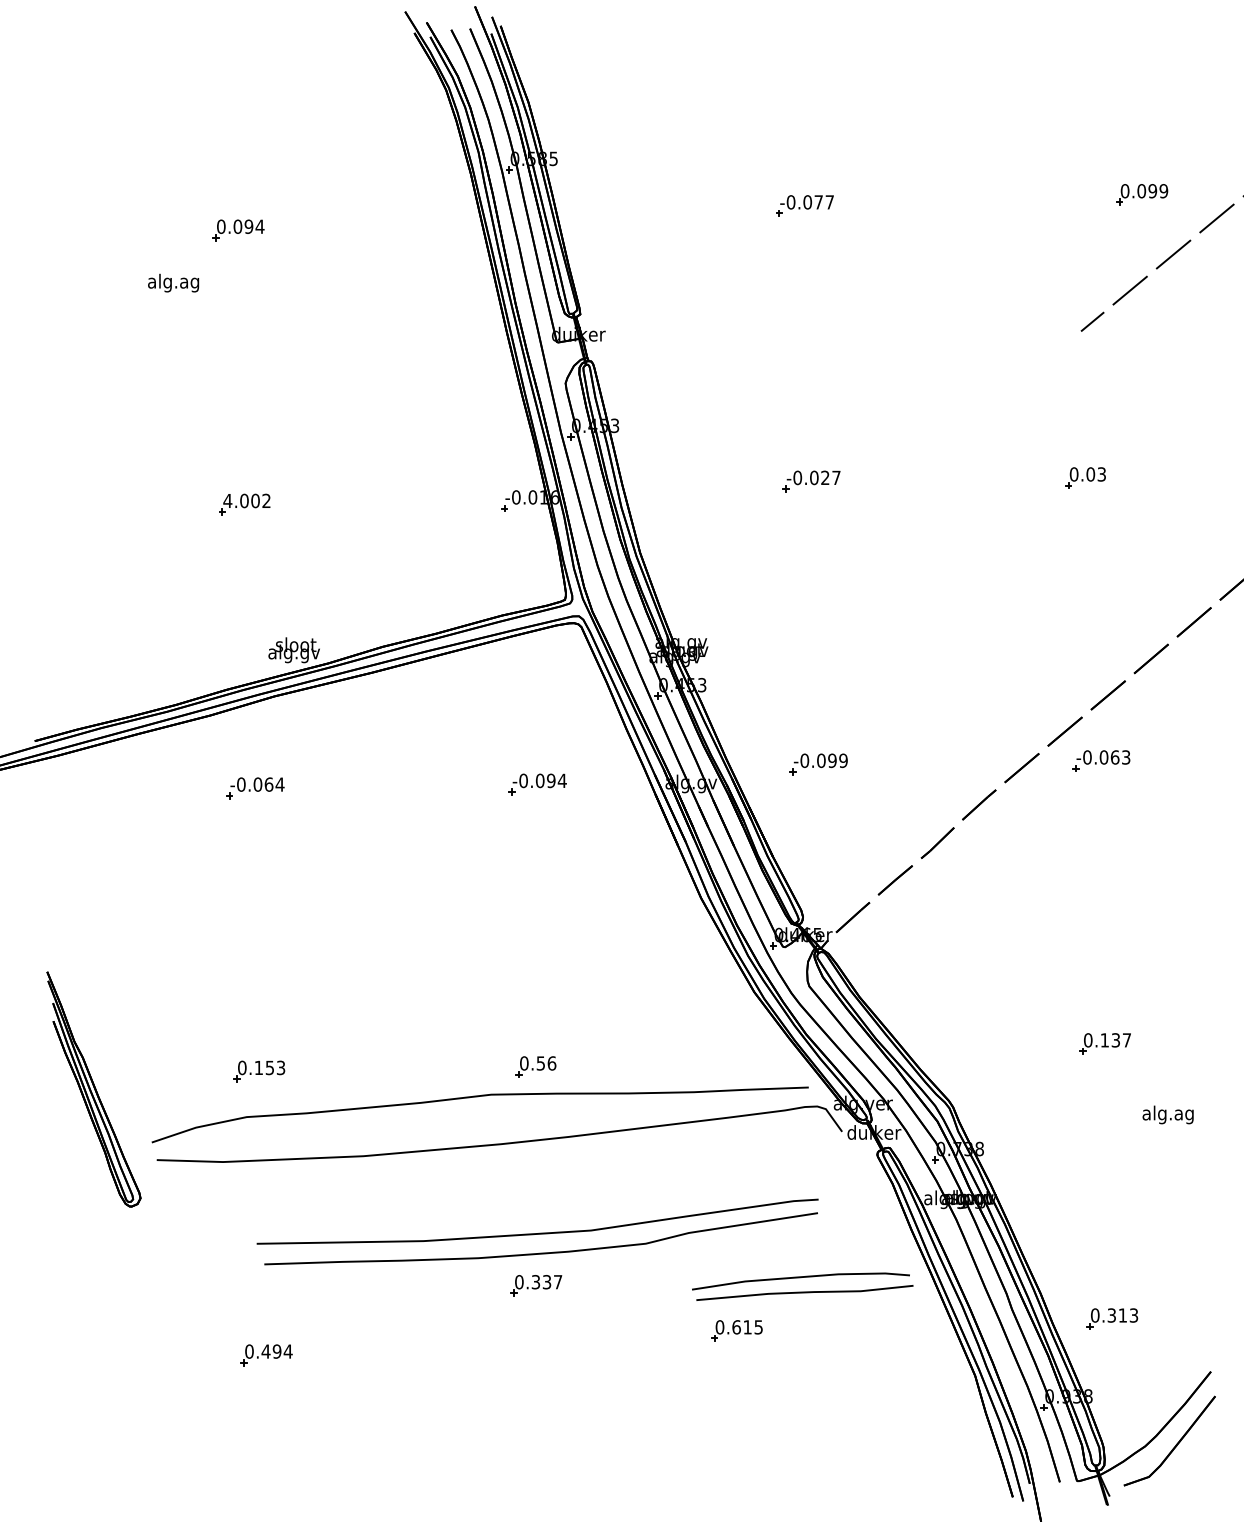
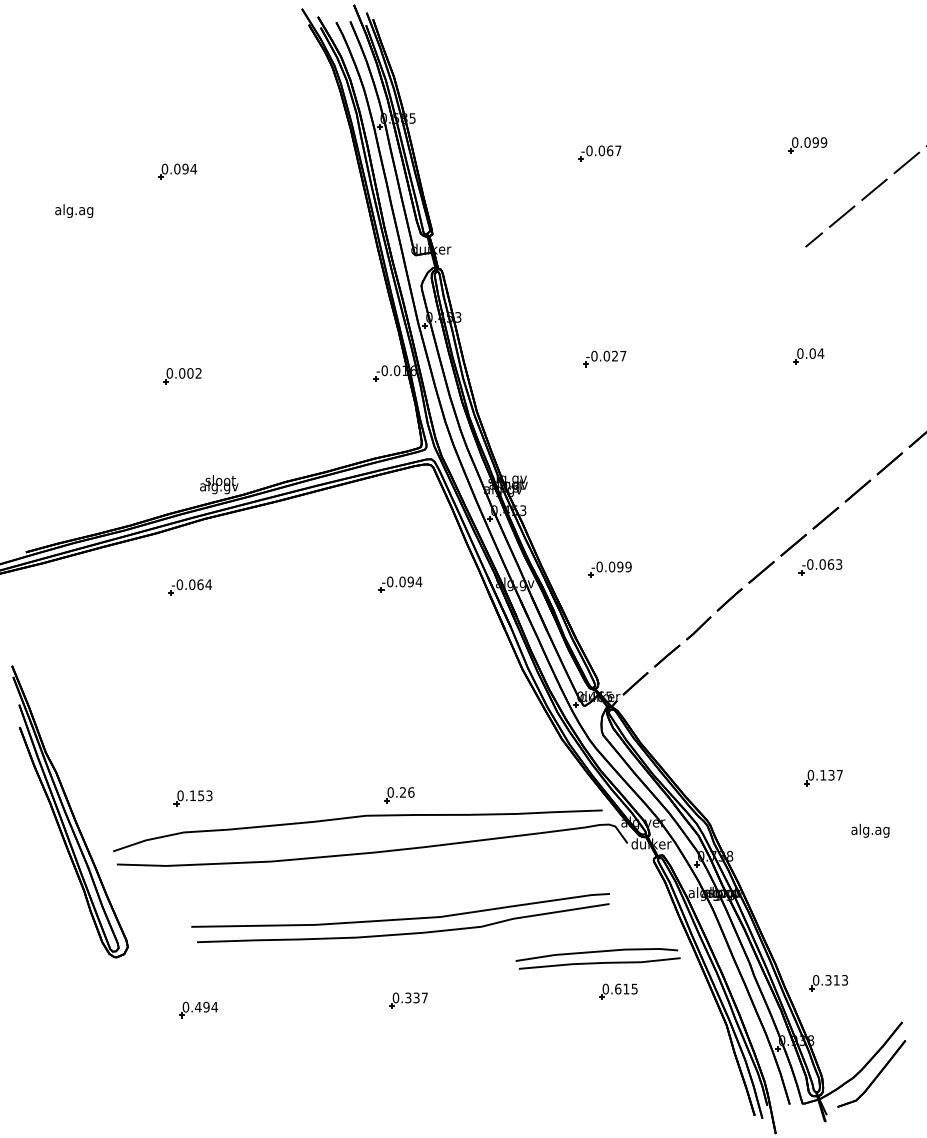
part: (1142, 194) -> (808, 145), moved
text: (818, 202) -> (609, 150), -0.077 -> -0.067
text: (173, 282) -> (74, 210), moved
text: (1101, 474) -> (820, 353), 0.03 -> 0.04
text: (227, 500) -> (169, 373), 4.002 -> 0.002
text: (540, 1063) -> (402, 792), 0.56 -> 0.26
part: (93, 1089) -> (69, 811), size x1.67
part: (536, 1285) -> (408, 1000), moved
part: (736, 1330) -> (618, 991), moved

